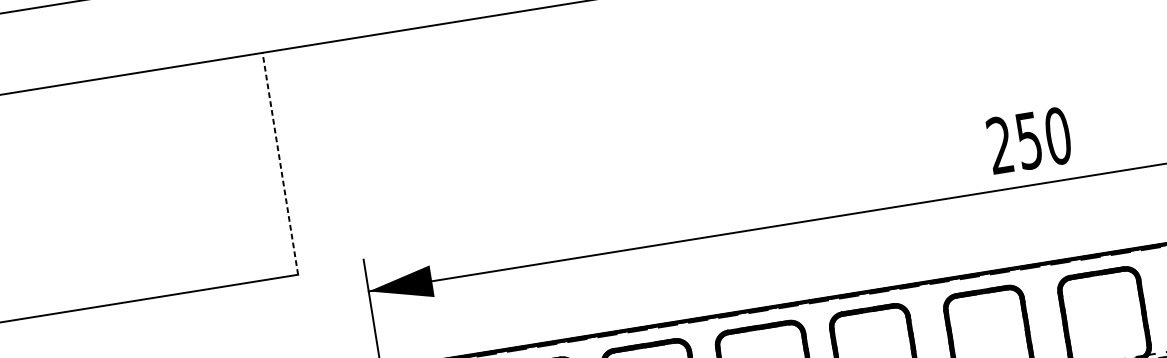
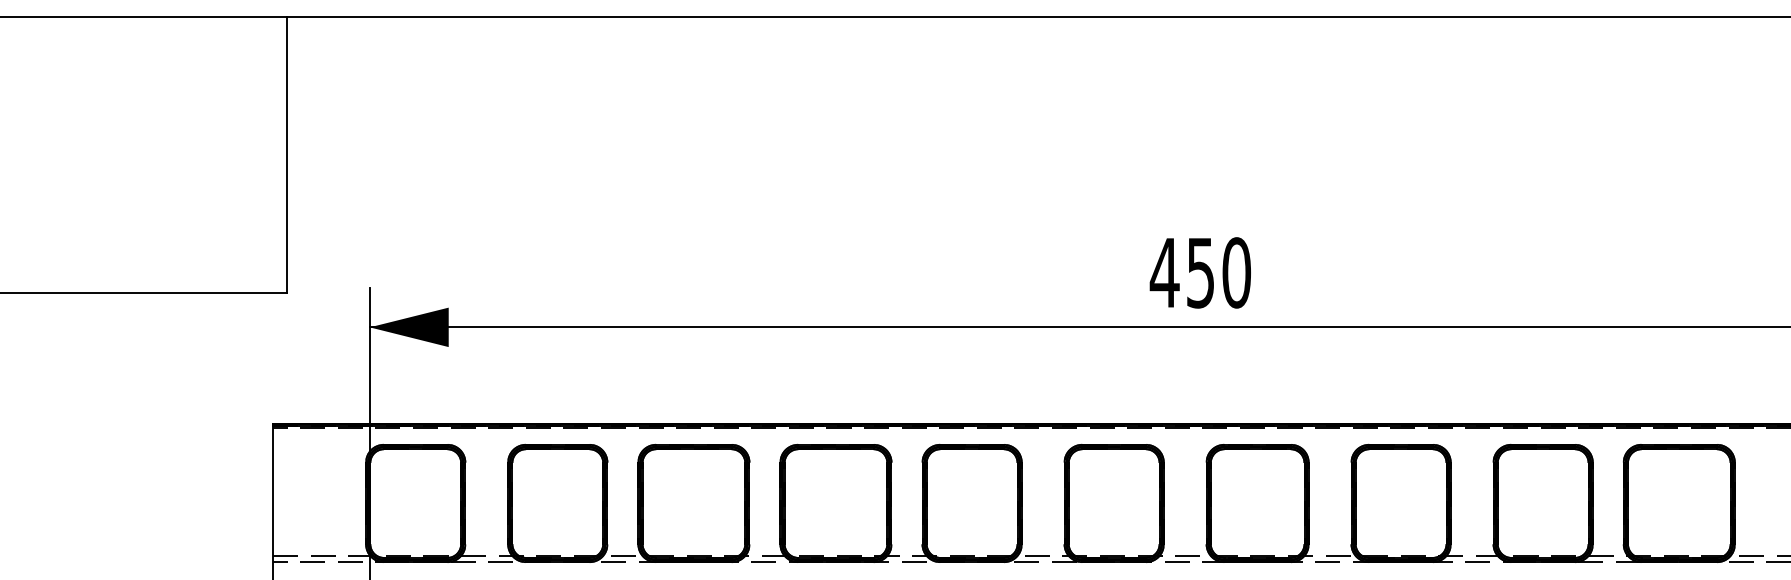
text: (1000, 145) -> (1164, 272), 250 -> 450
line: (280, 163) -> (287, 154), dashed -> solid

